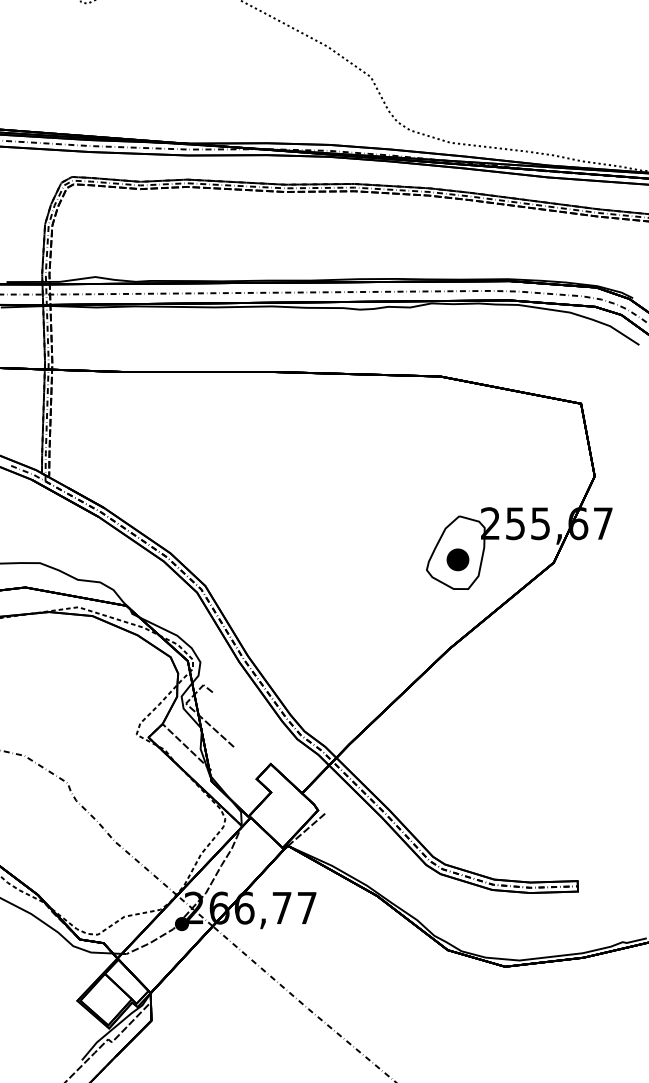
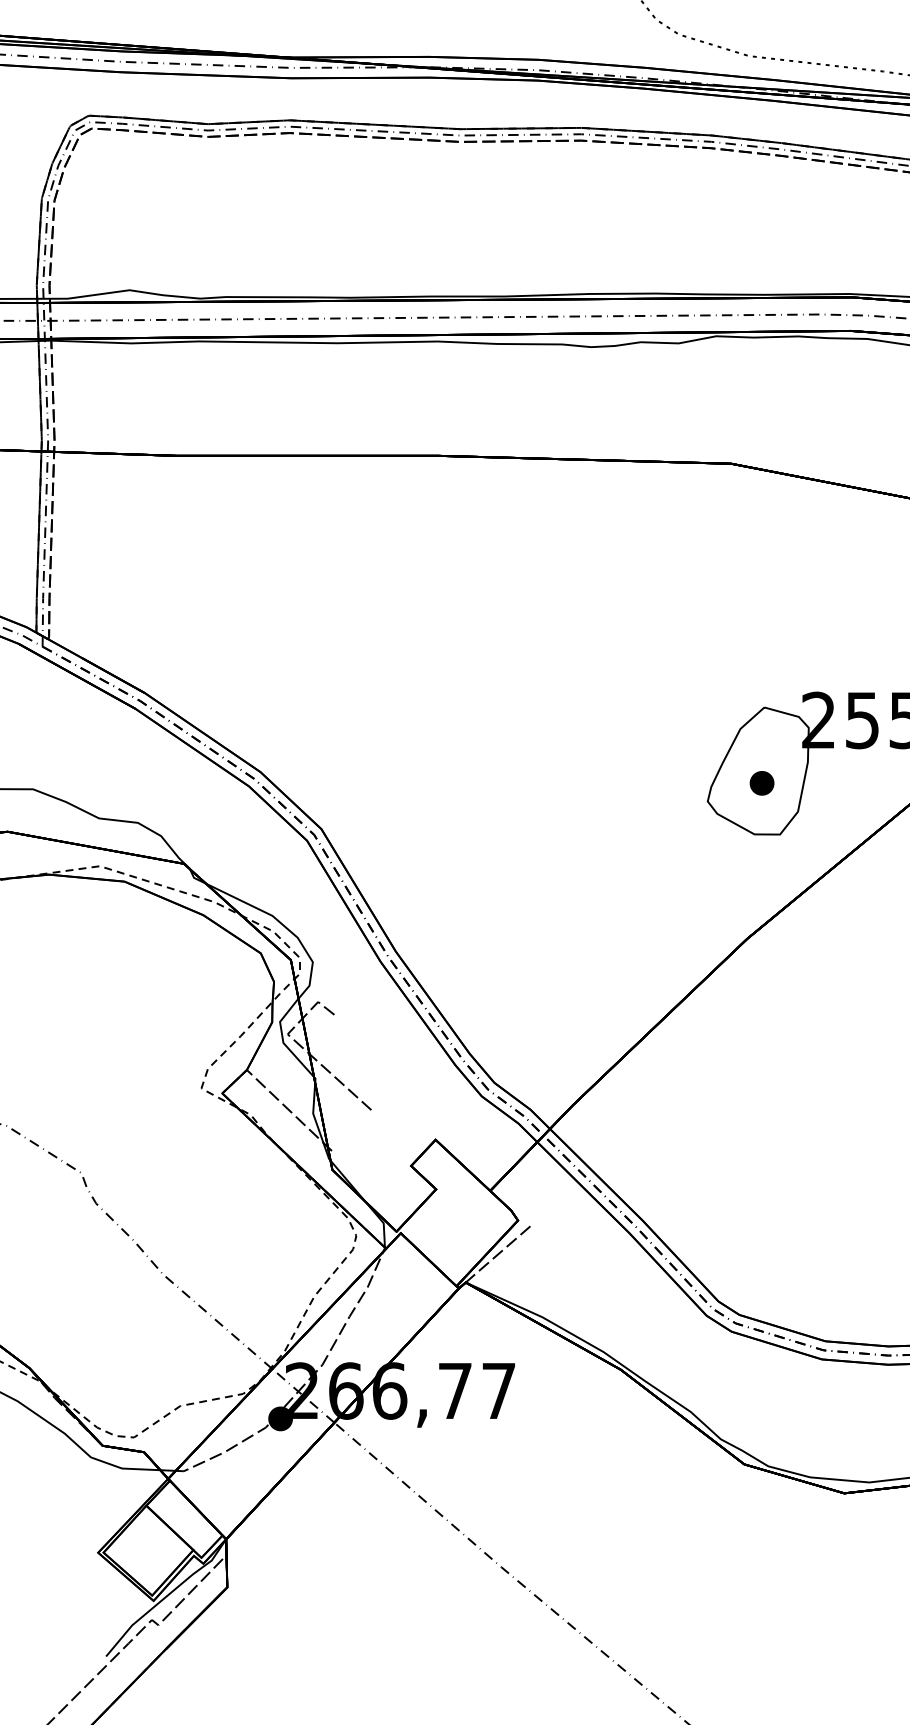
part: (457, 559) -> (761, 782), size x0.62

